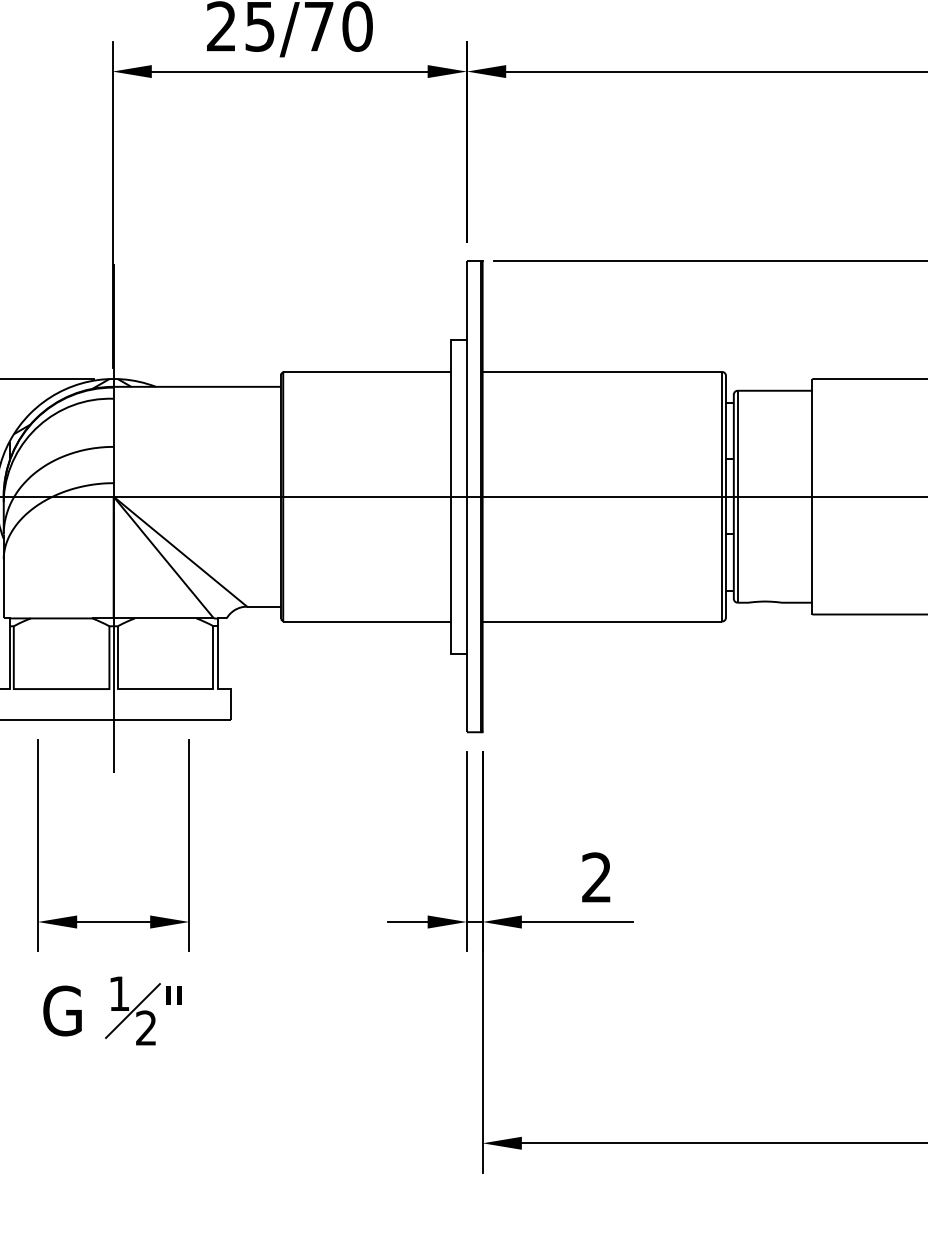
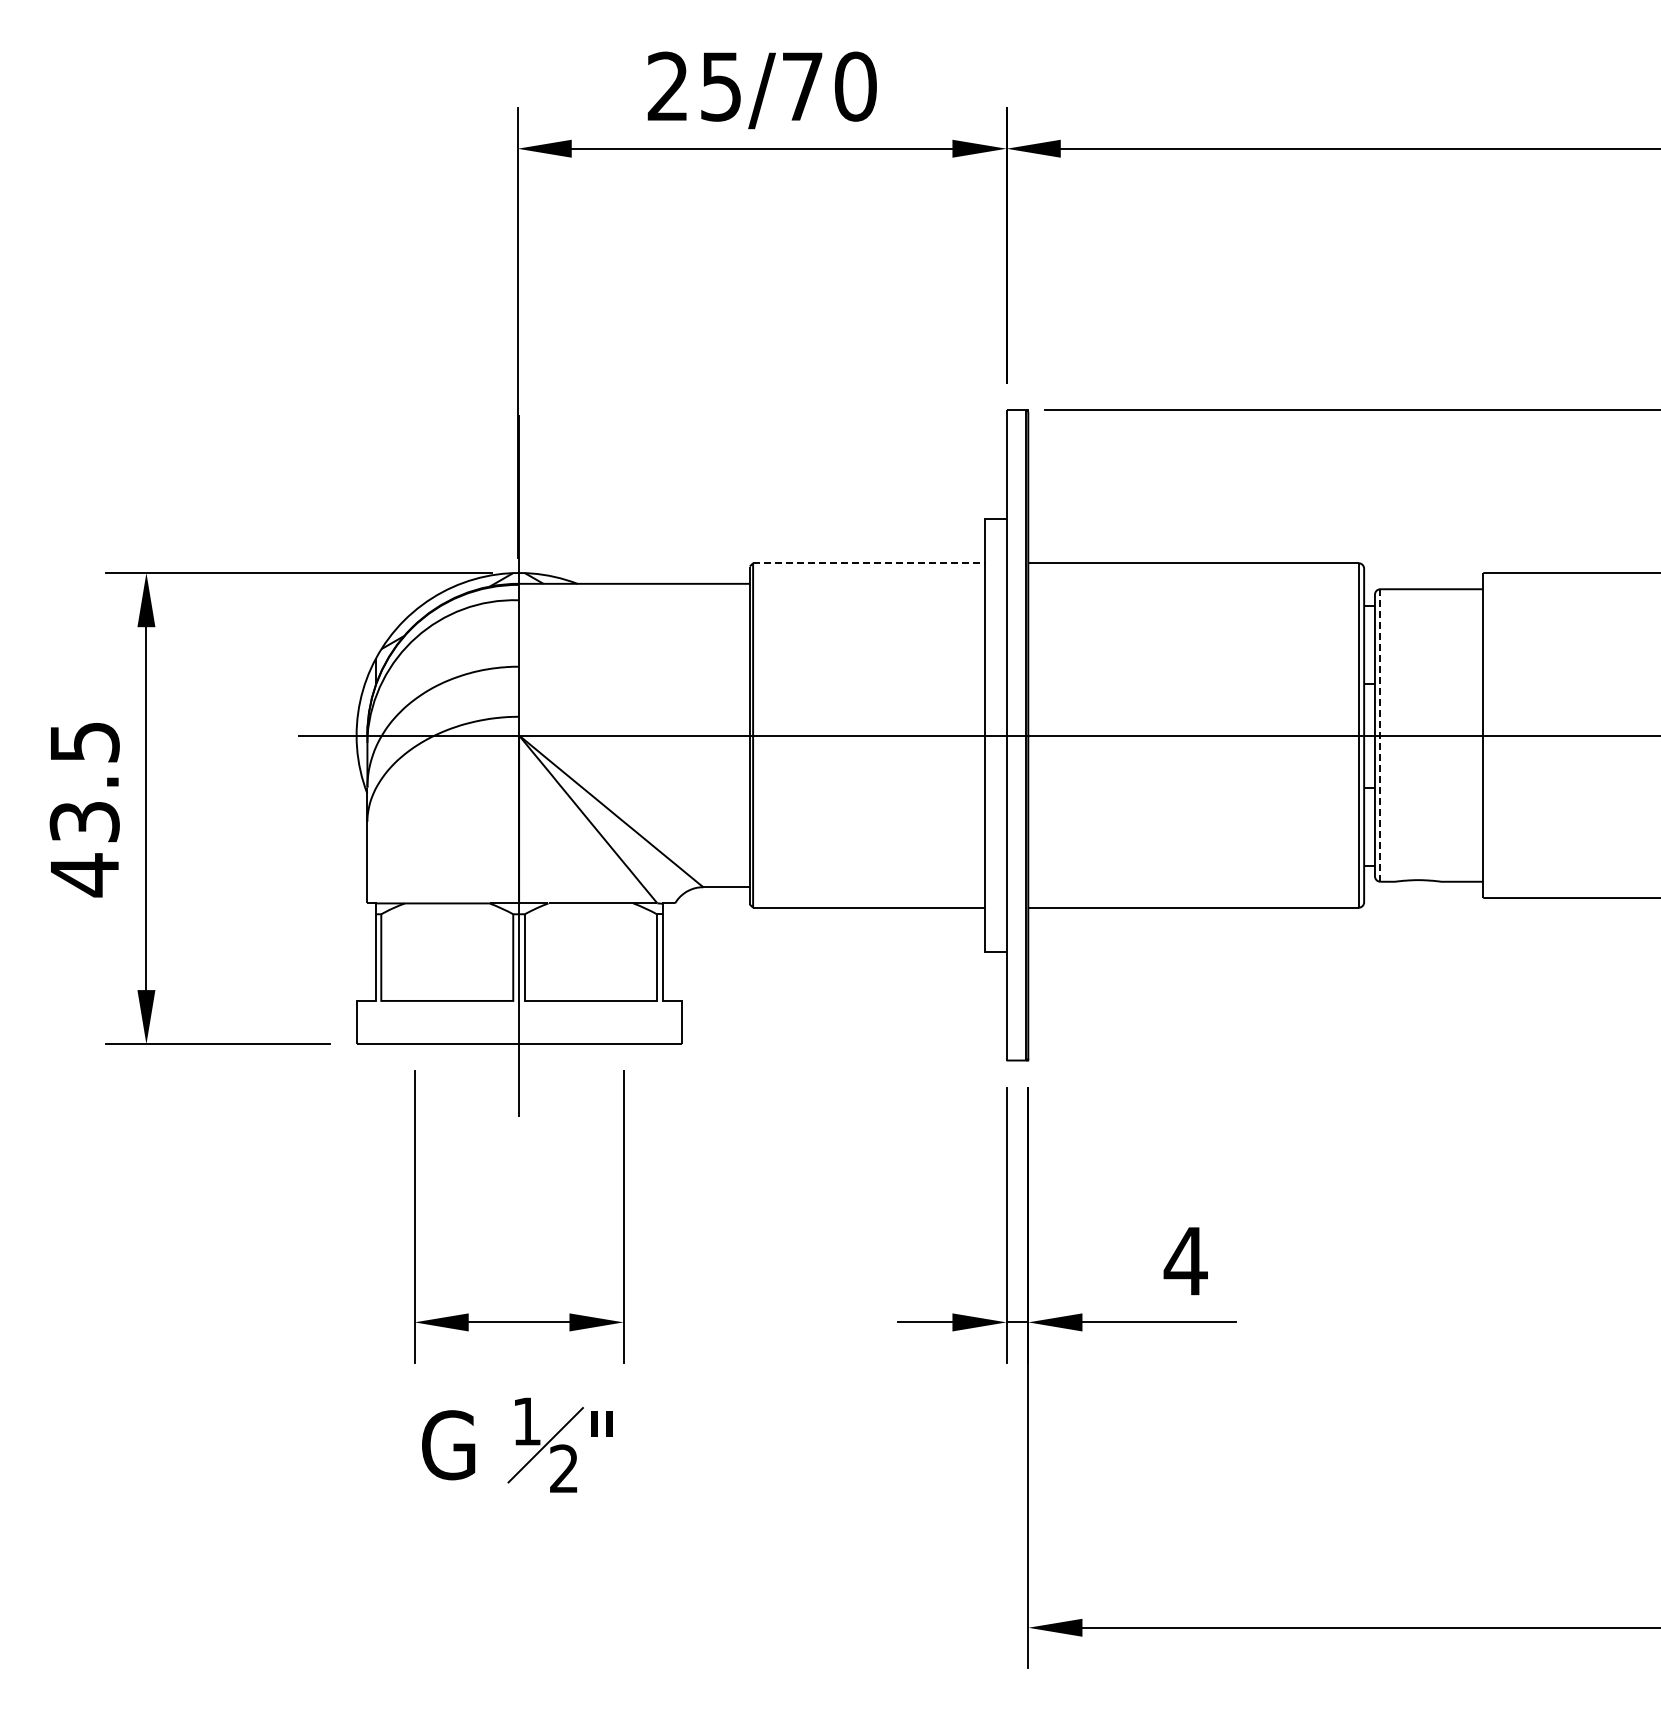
line: (367, 372) -> (869, 563), solid -> dashed
line: (737, 496) -> (1380, 735), solid -> dashed
text: (596, 877) -> (1185, 1260), 2 -> 4

